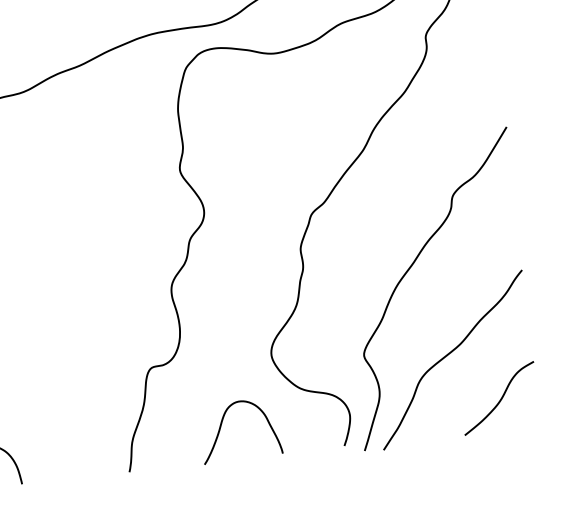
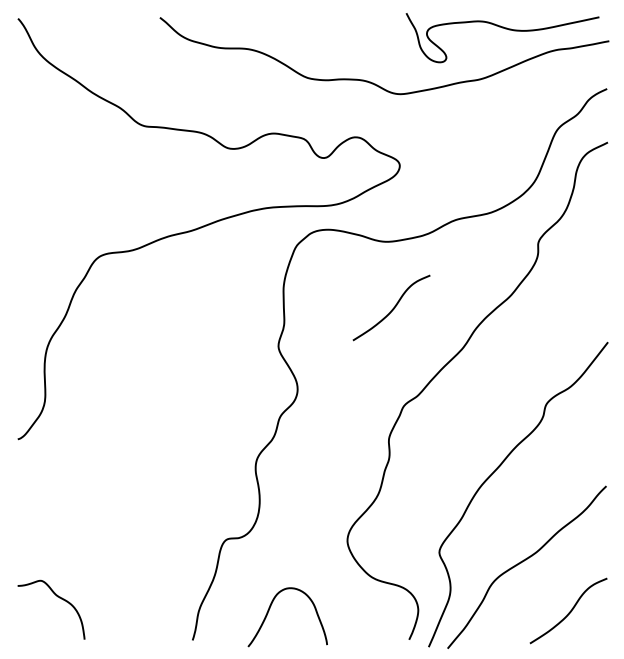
curve: (288, 118) -> (392, 308), added
curve: (221, 427) -> (269, 611), moved

